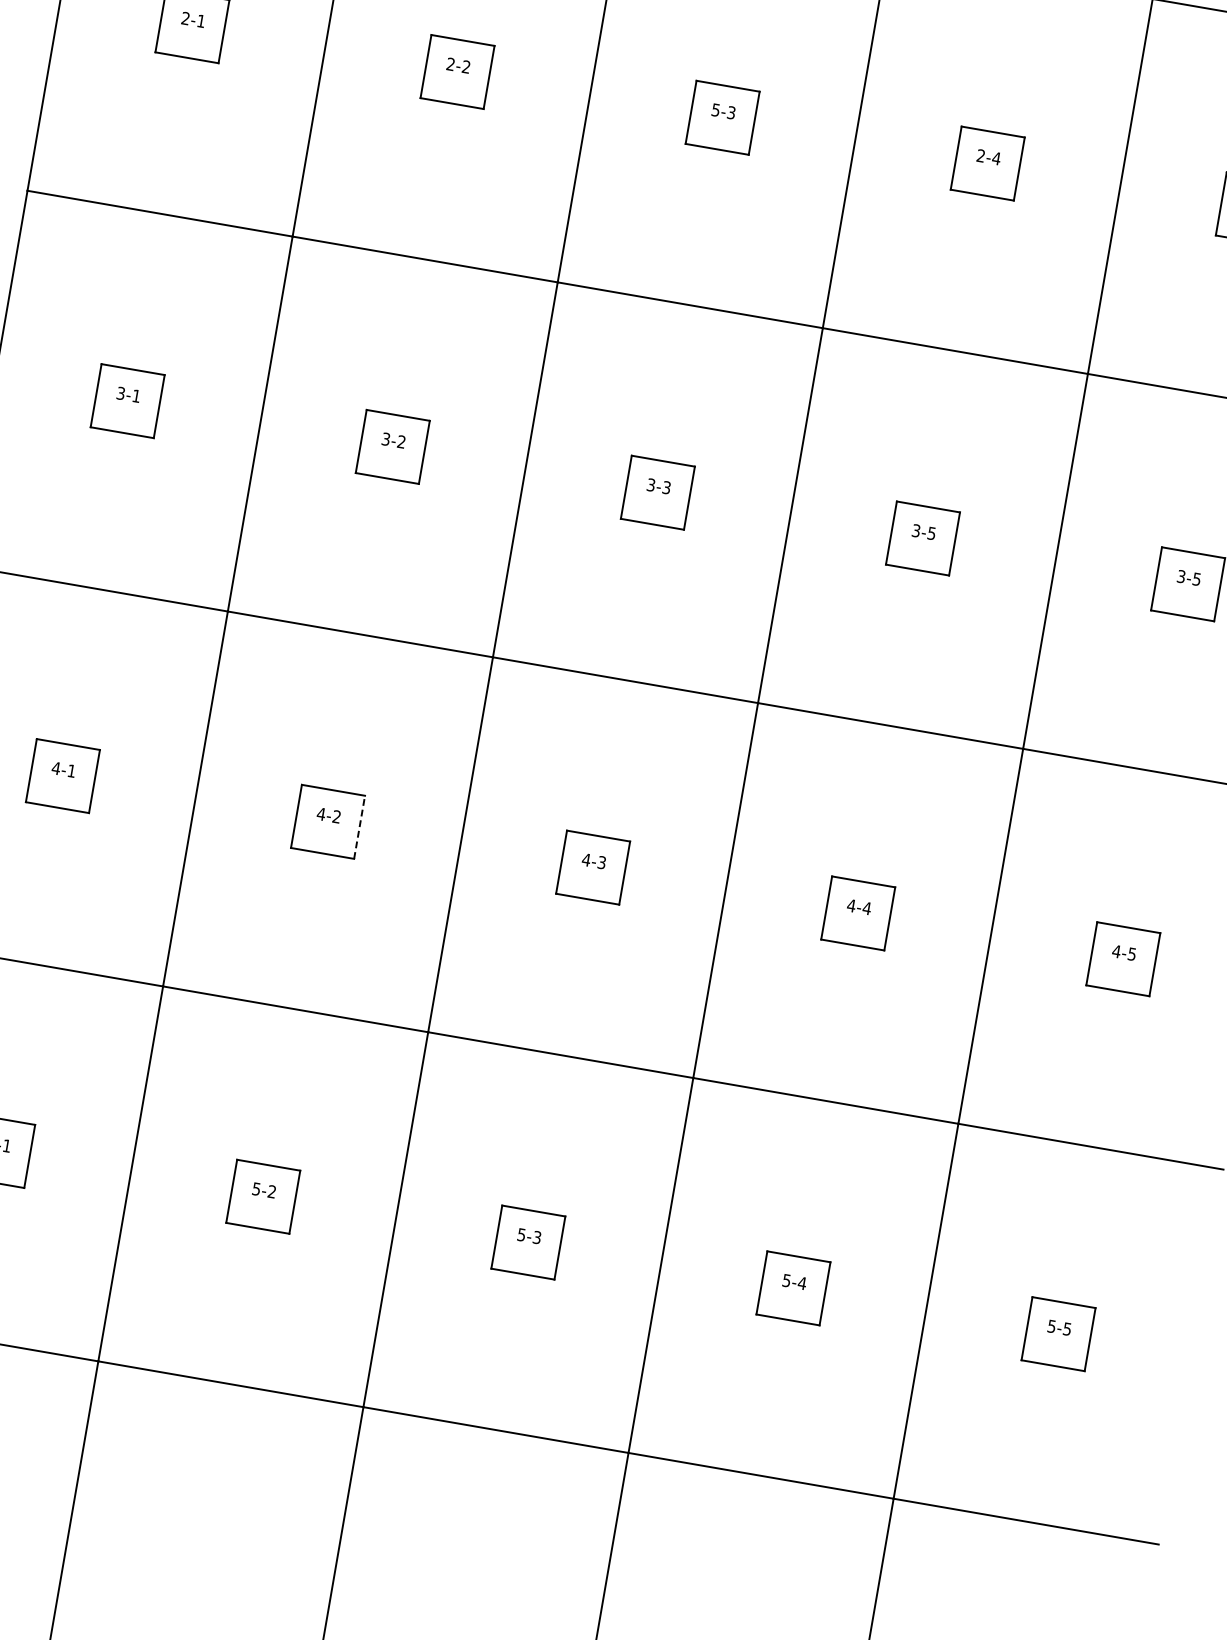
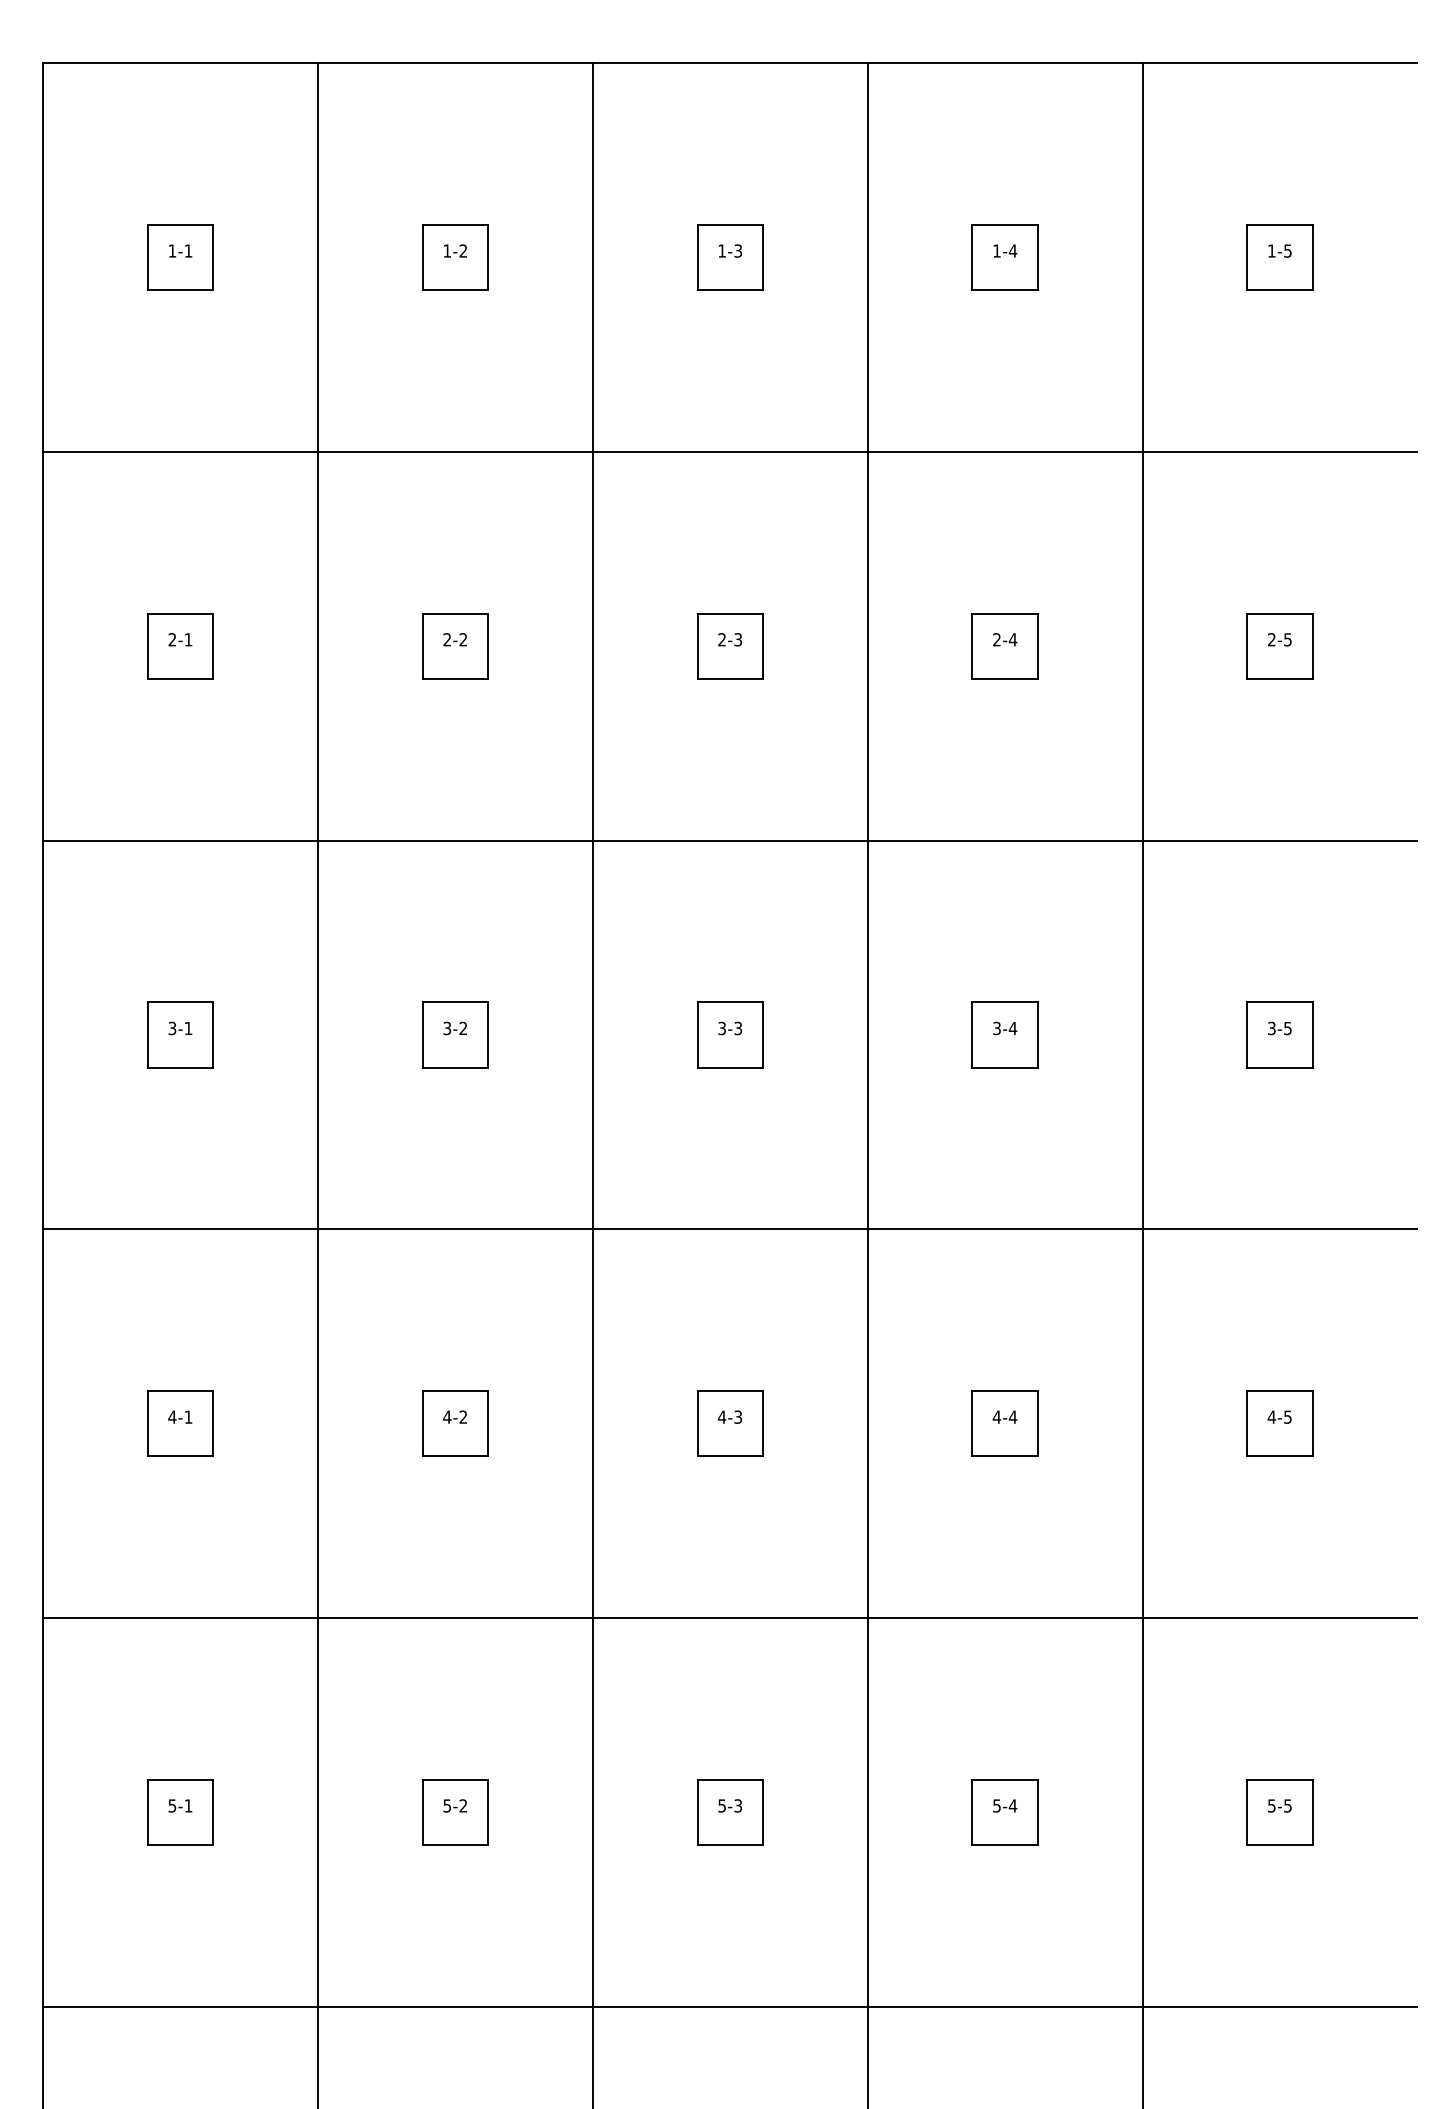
text: (715, 109) -> (721, 639), 5-3 -> 2-3
text: (931, 533) -> (1012, 1028), 3-5 -> 3-4
line: (360, 827) -> (488, 1423), dashed -> solid

